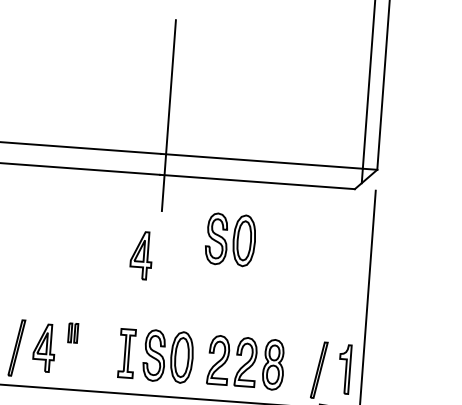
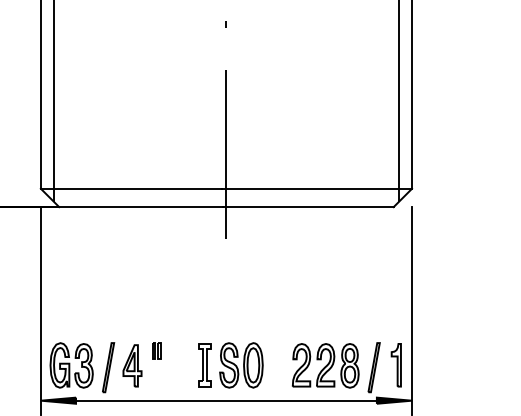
part: (230, 239) -> (288, 259), removed
part: (141, 255) -> (211, 278), removed
part: (245, 362) -> (325, 365), moved

